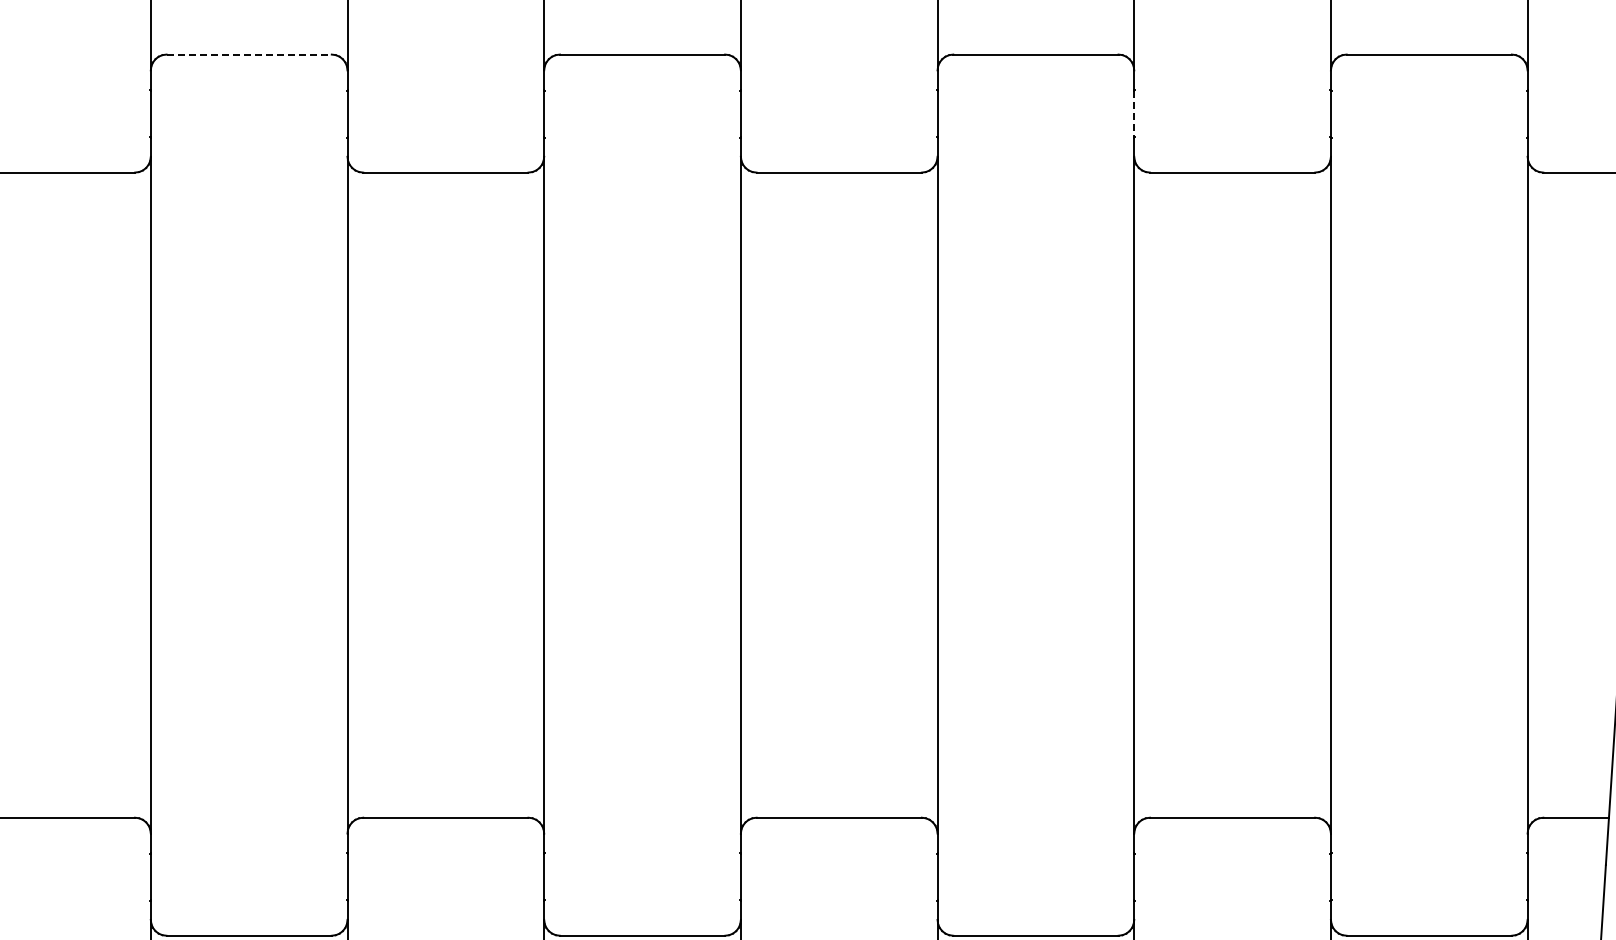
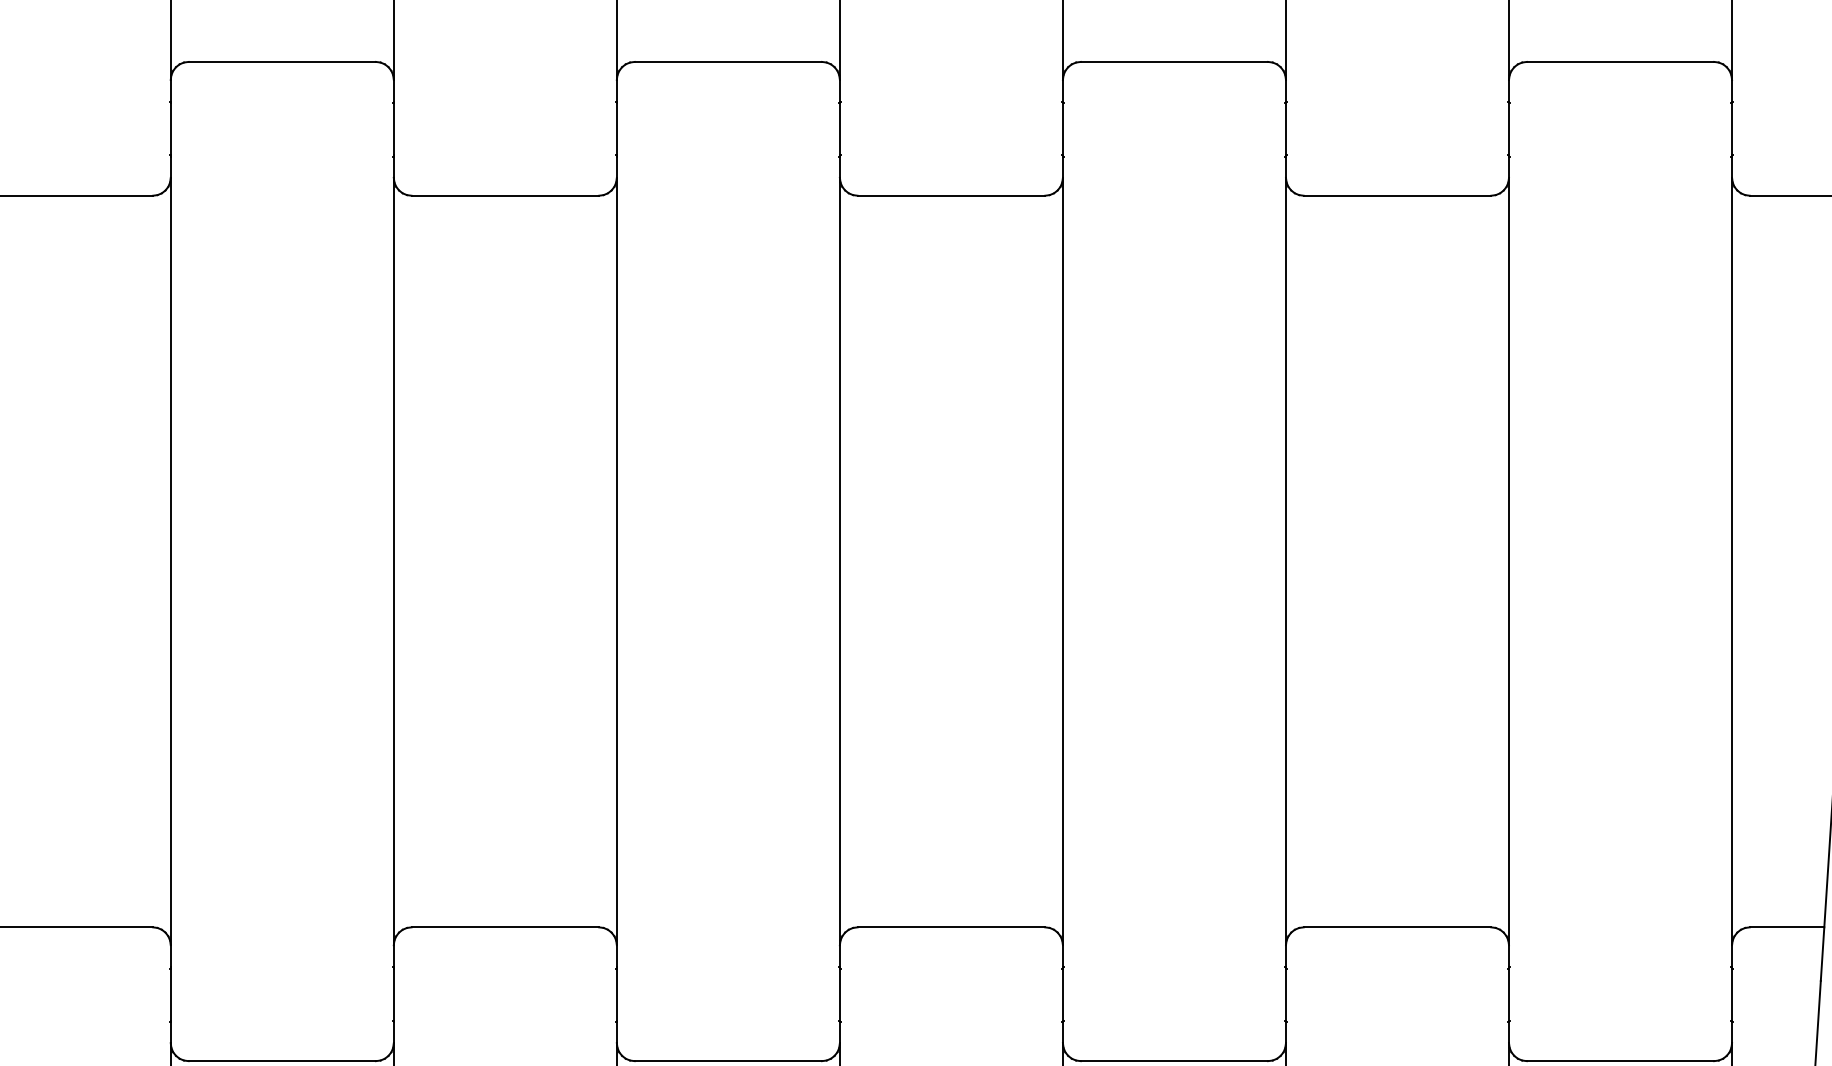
line: (249, 54) -> (282, 61), dashed -> solid
line: (1134, 114) -> (1286, 129), dashed -> solid

